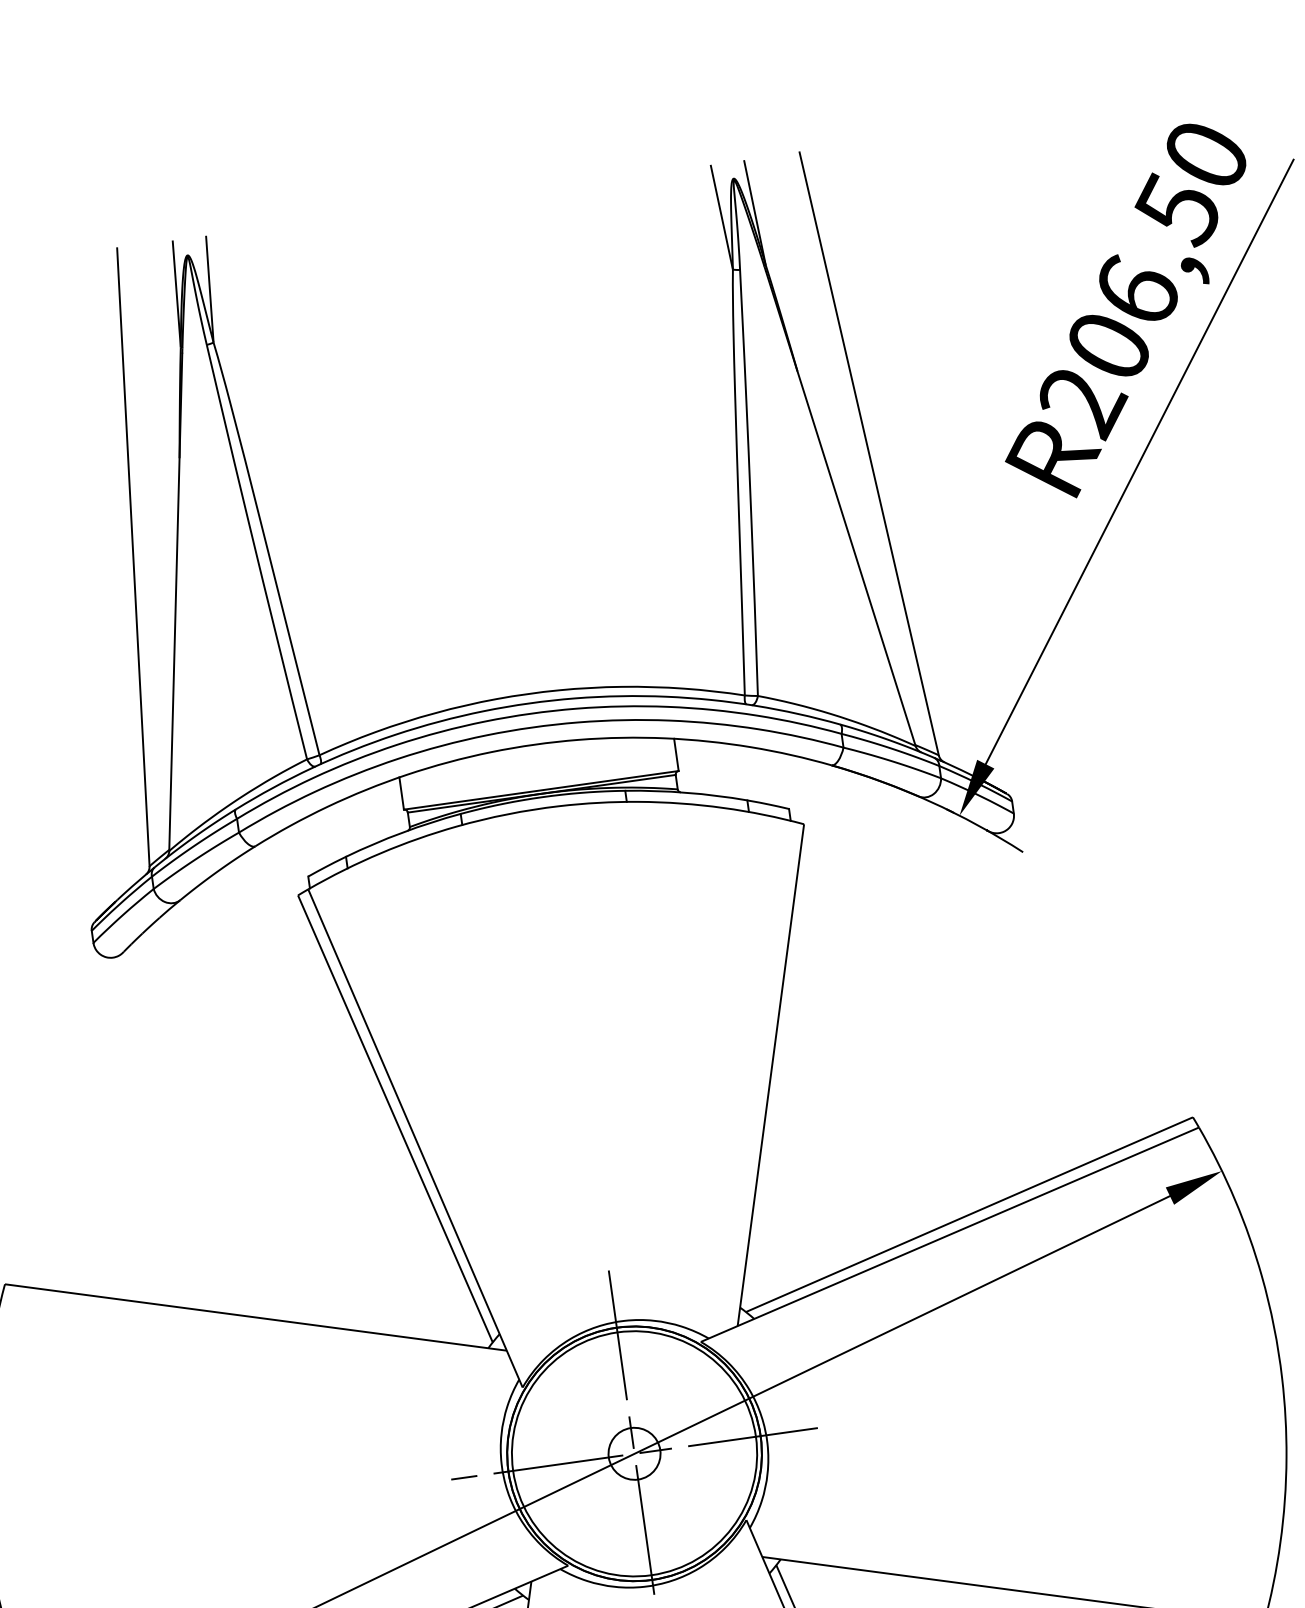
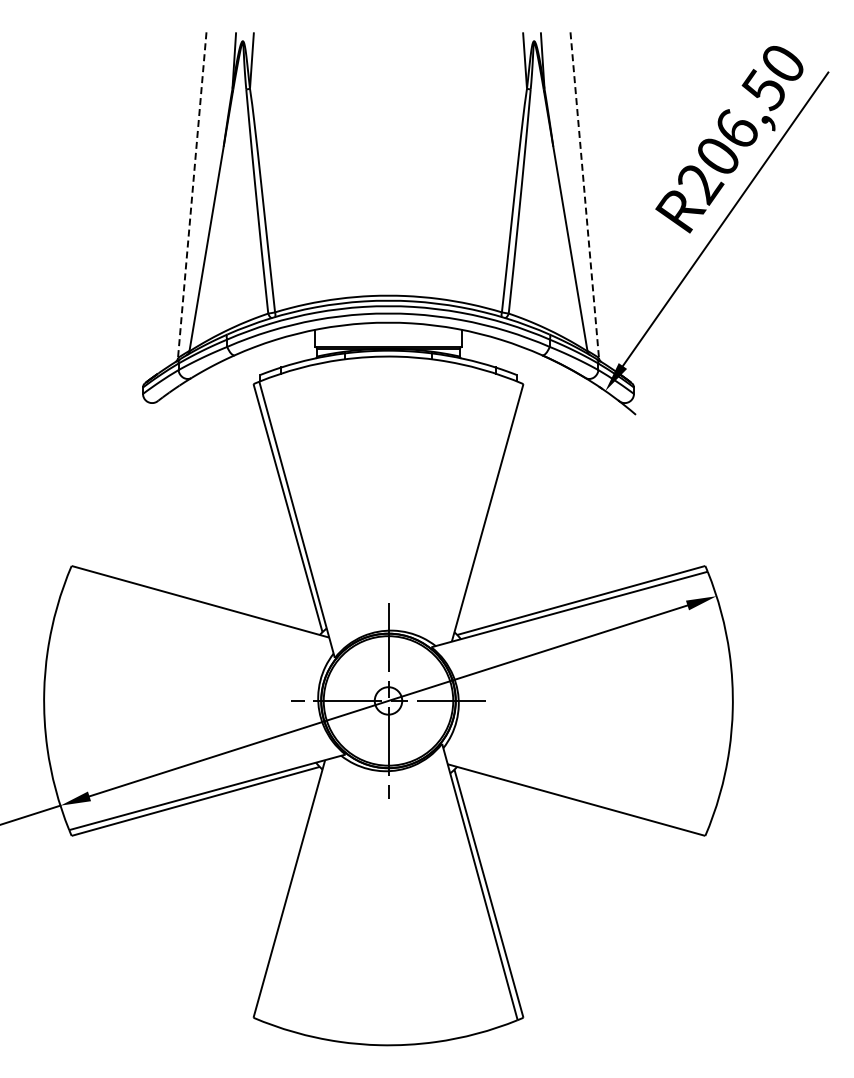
line: (868, 454) -> (584, 195), solid -> dashed
line: (133, 557) -> (192, 195), solid -> dashed

